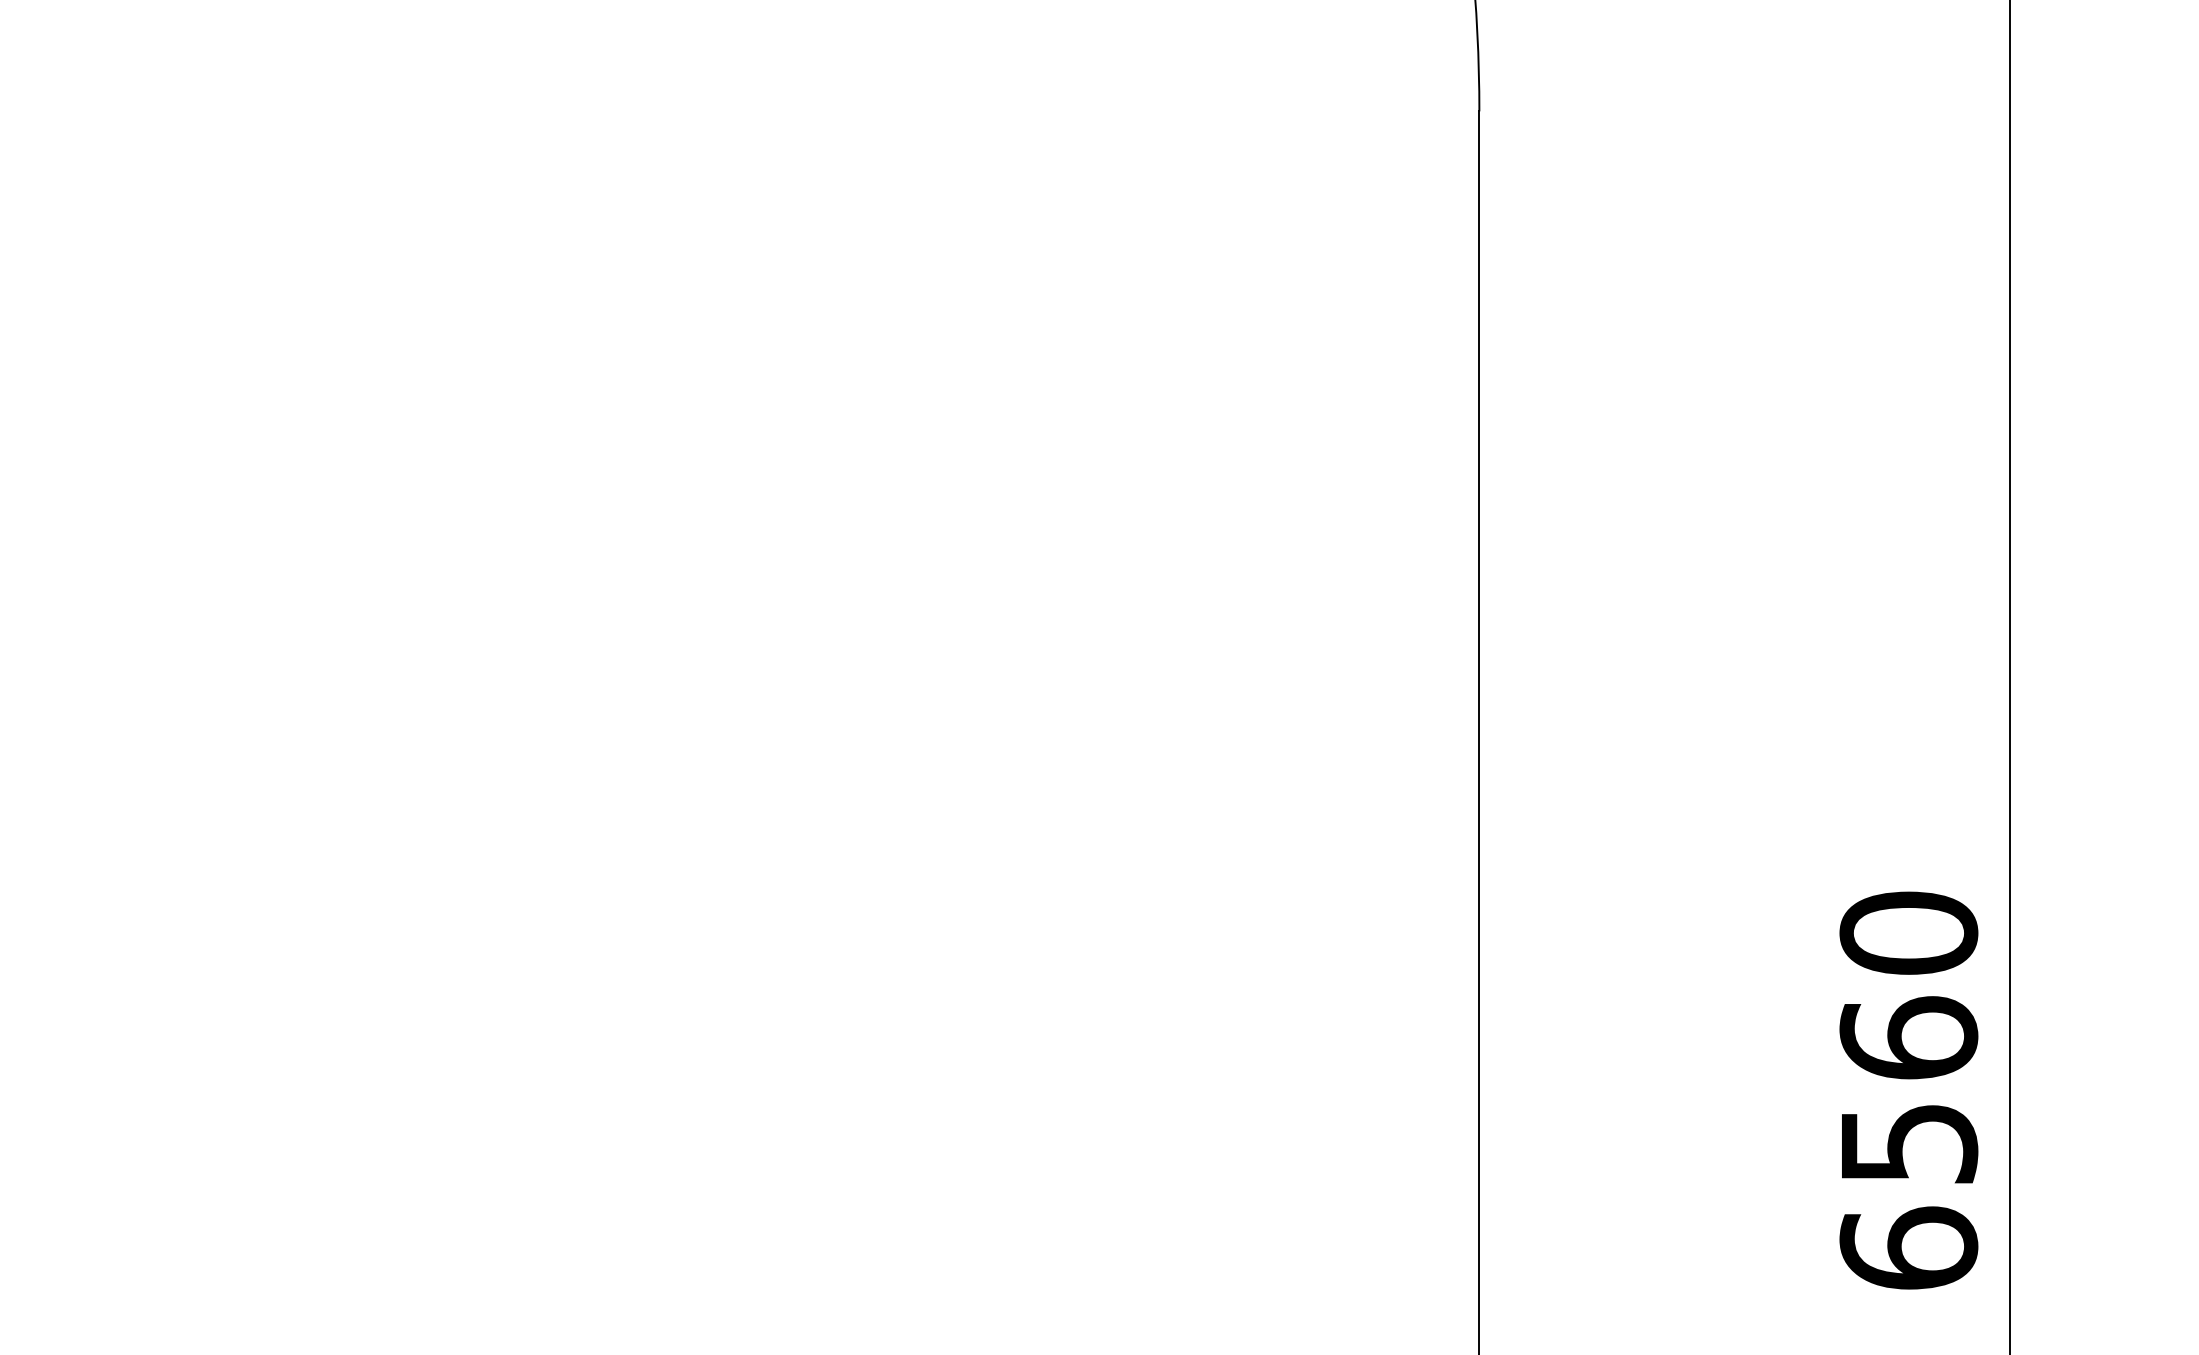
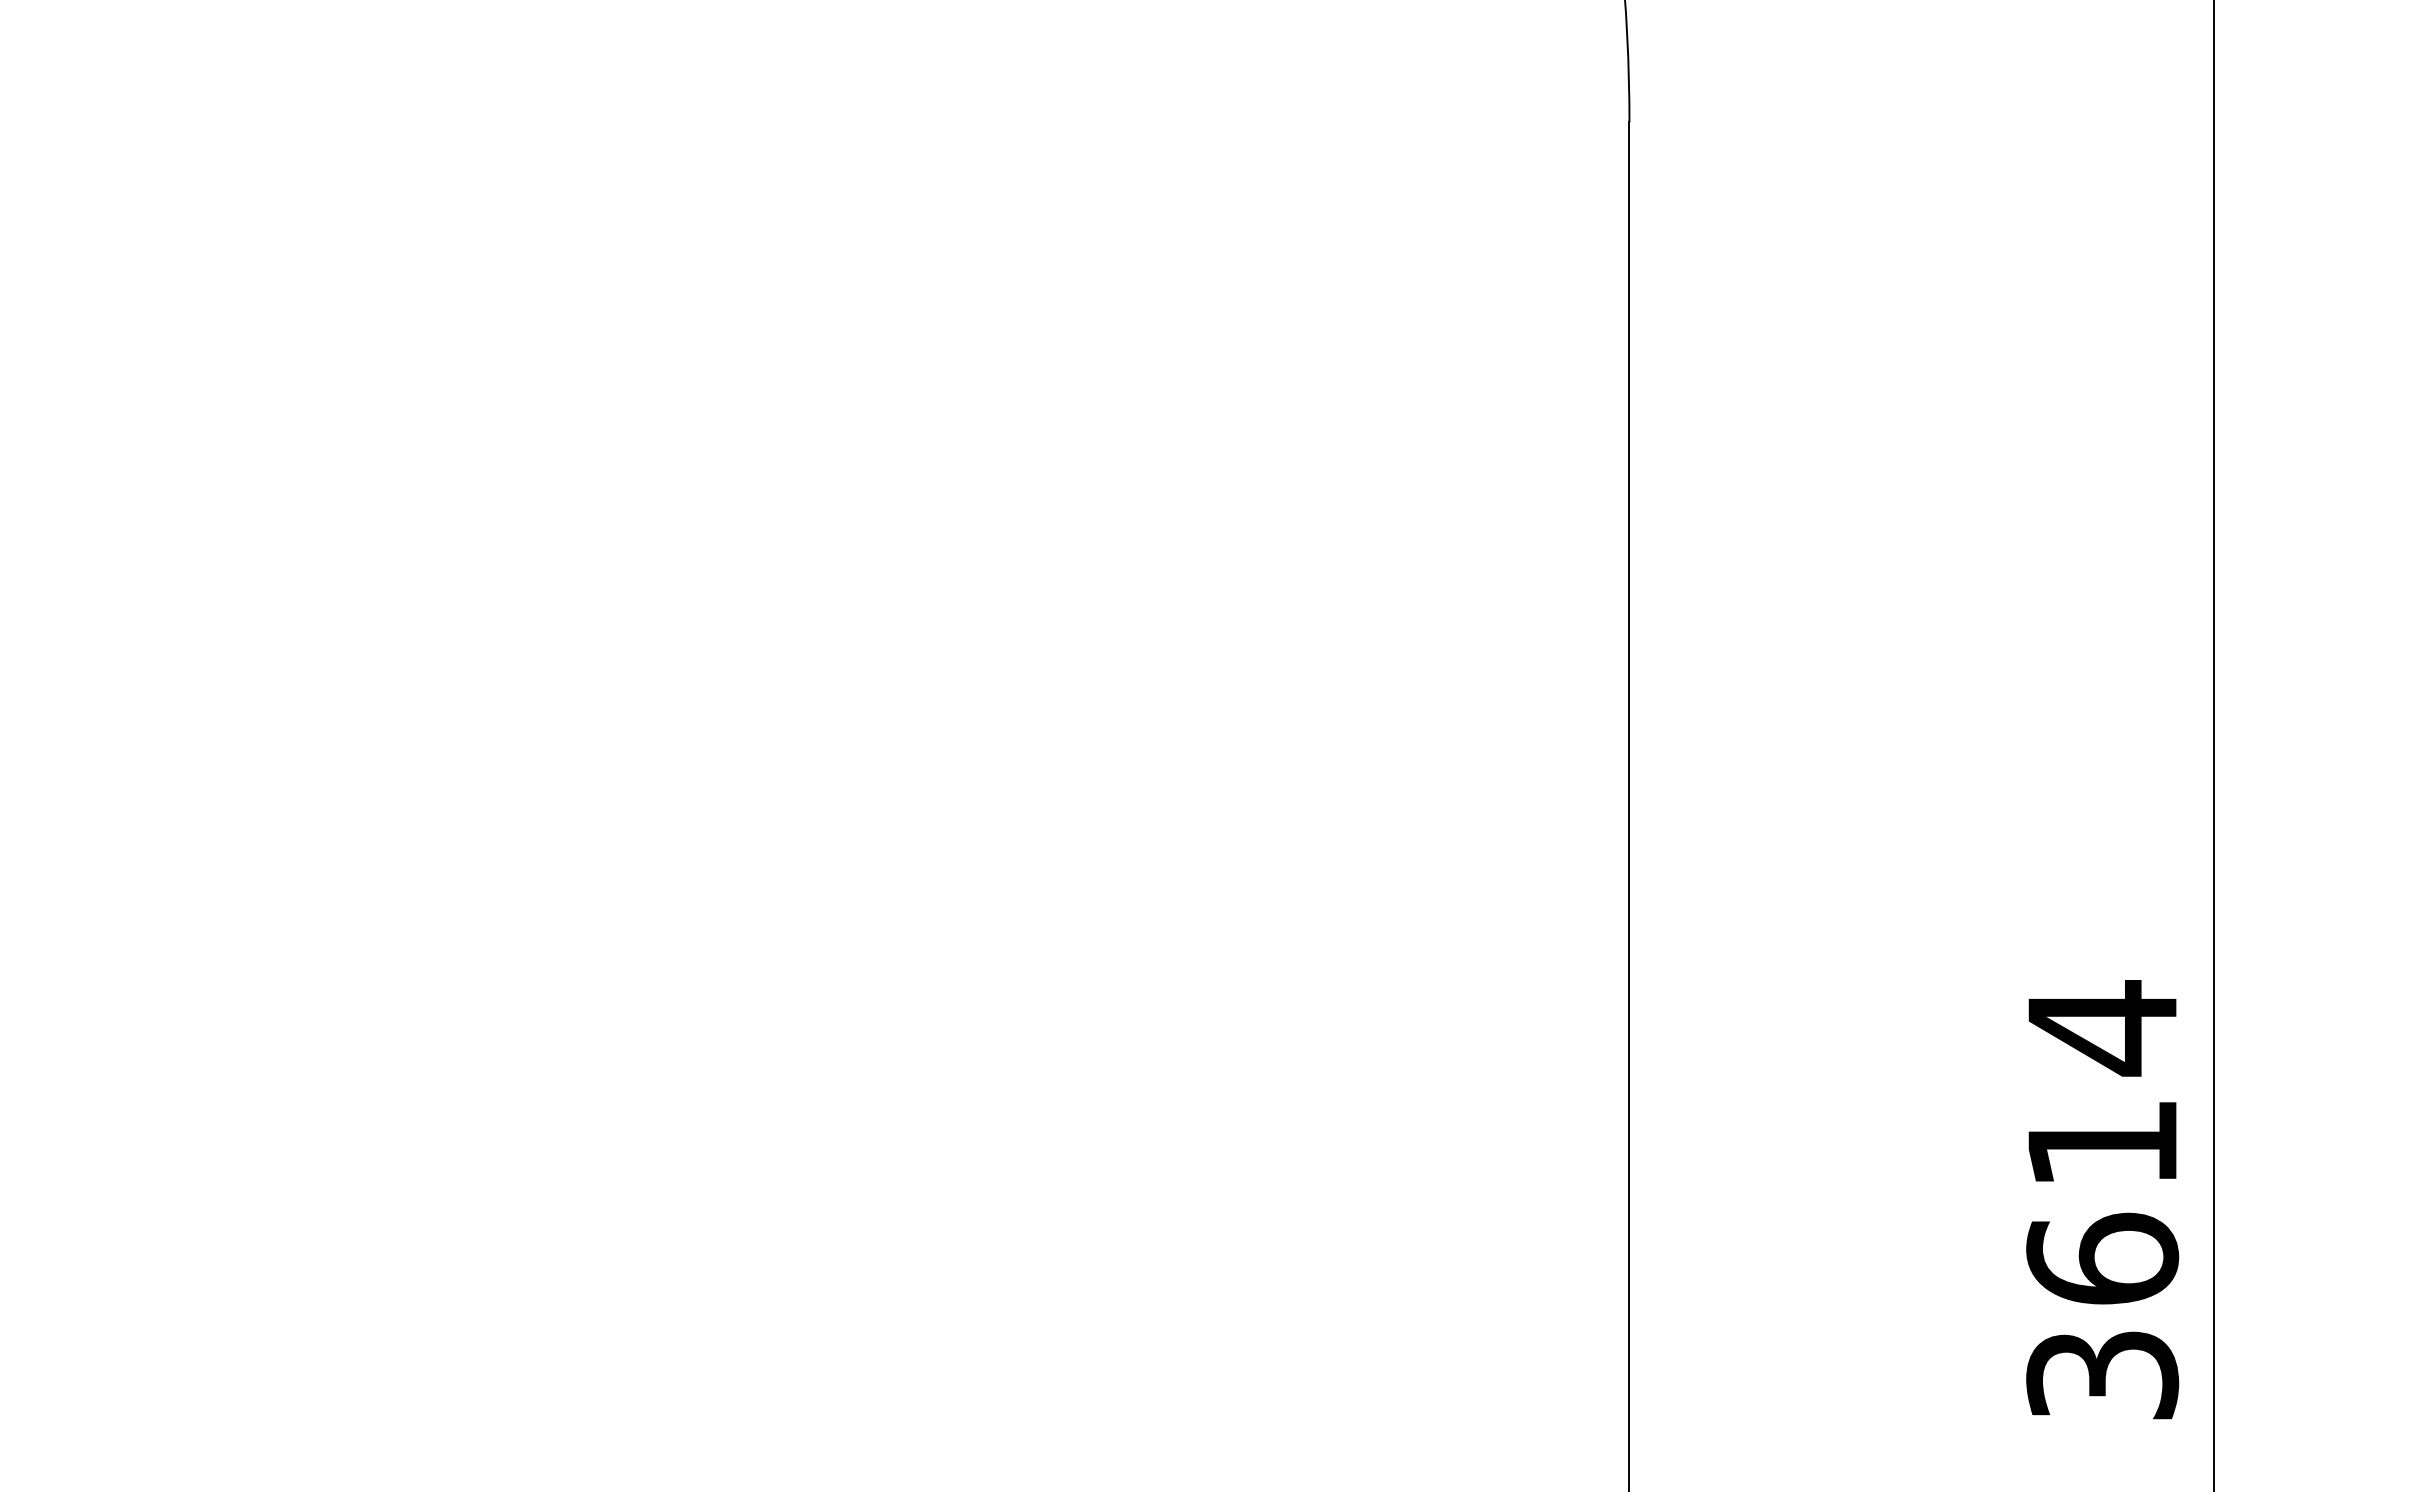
text: (1908, 1090) -> (2102, 1200), 6560 -> 3614

